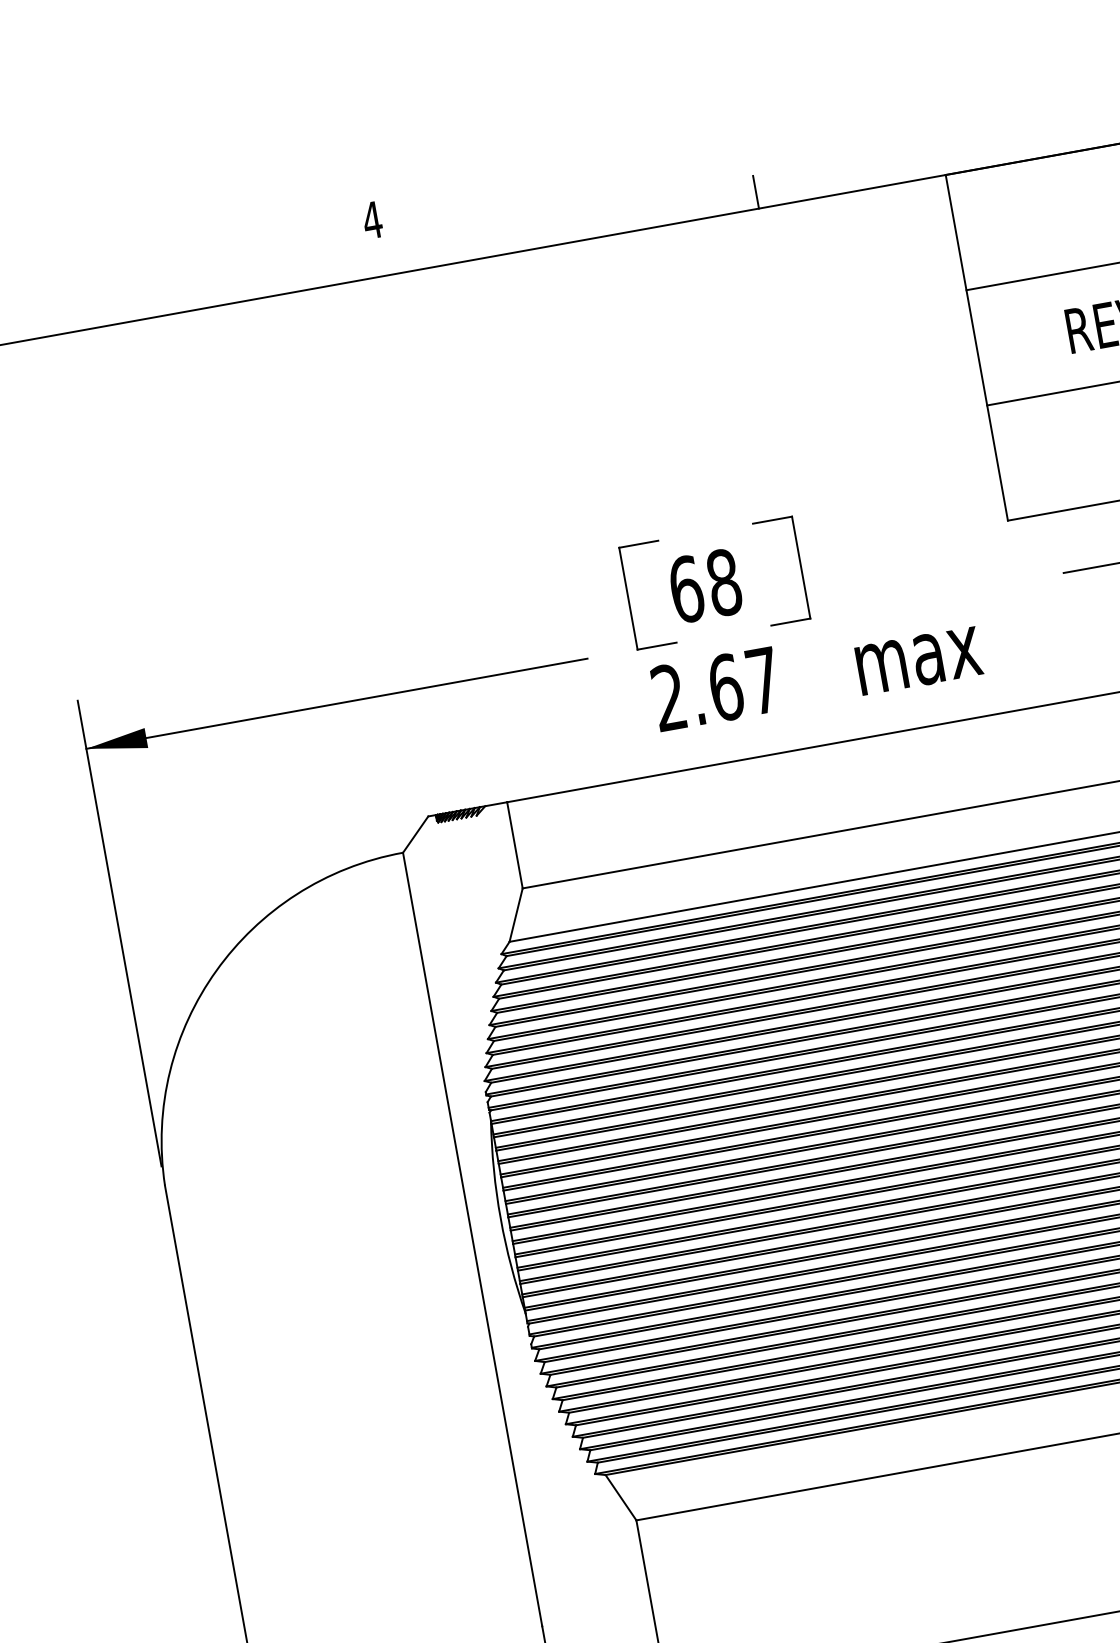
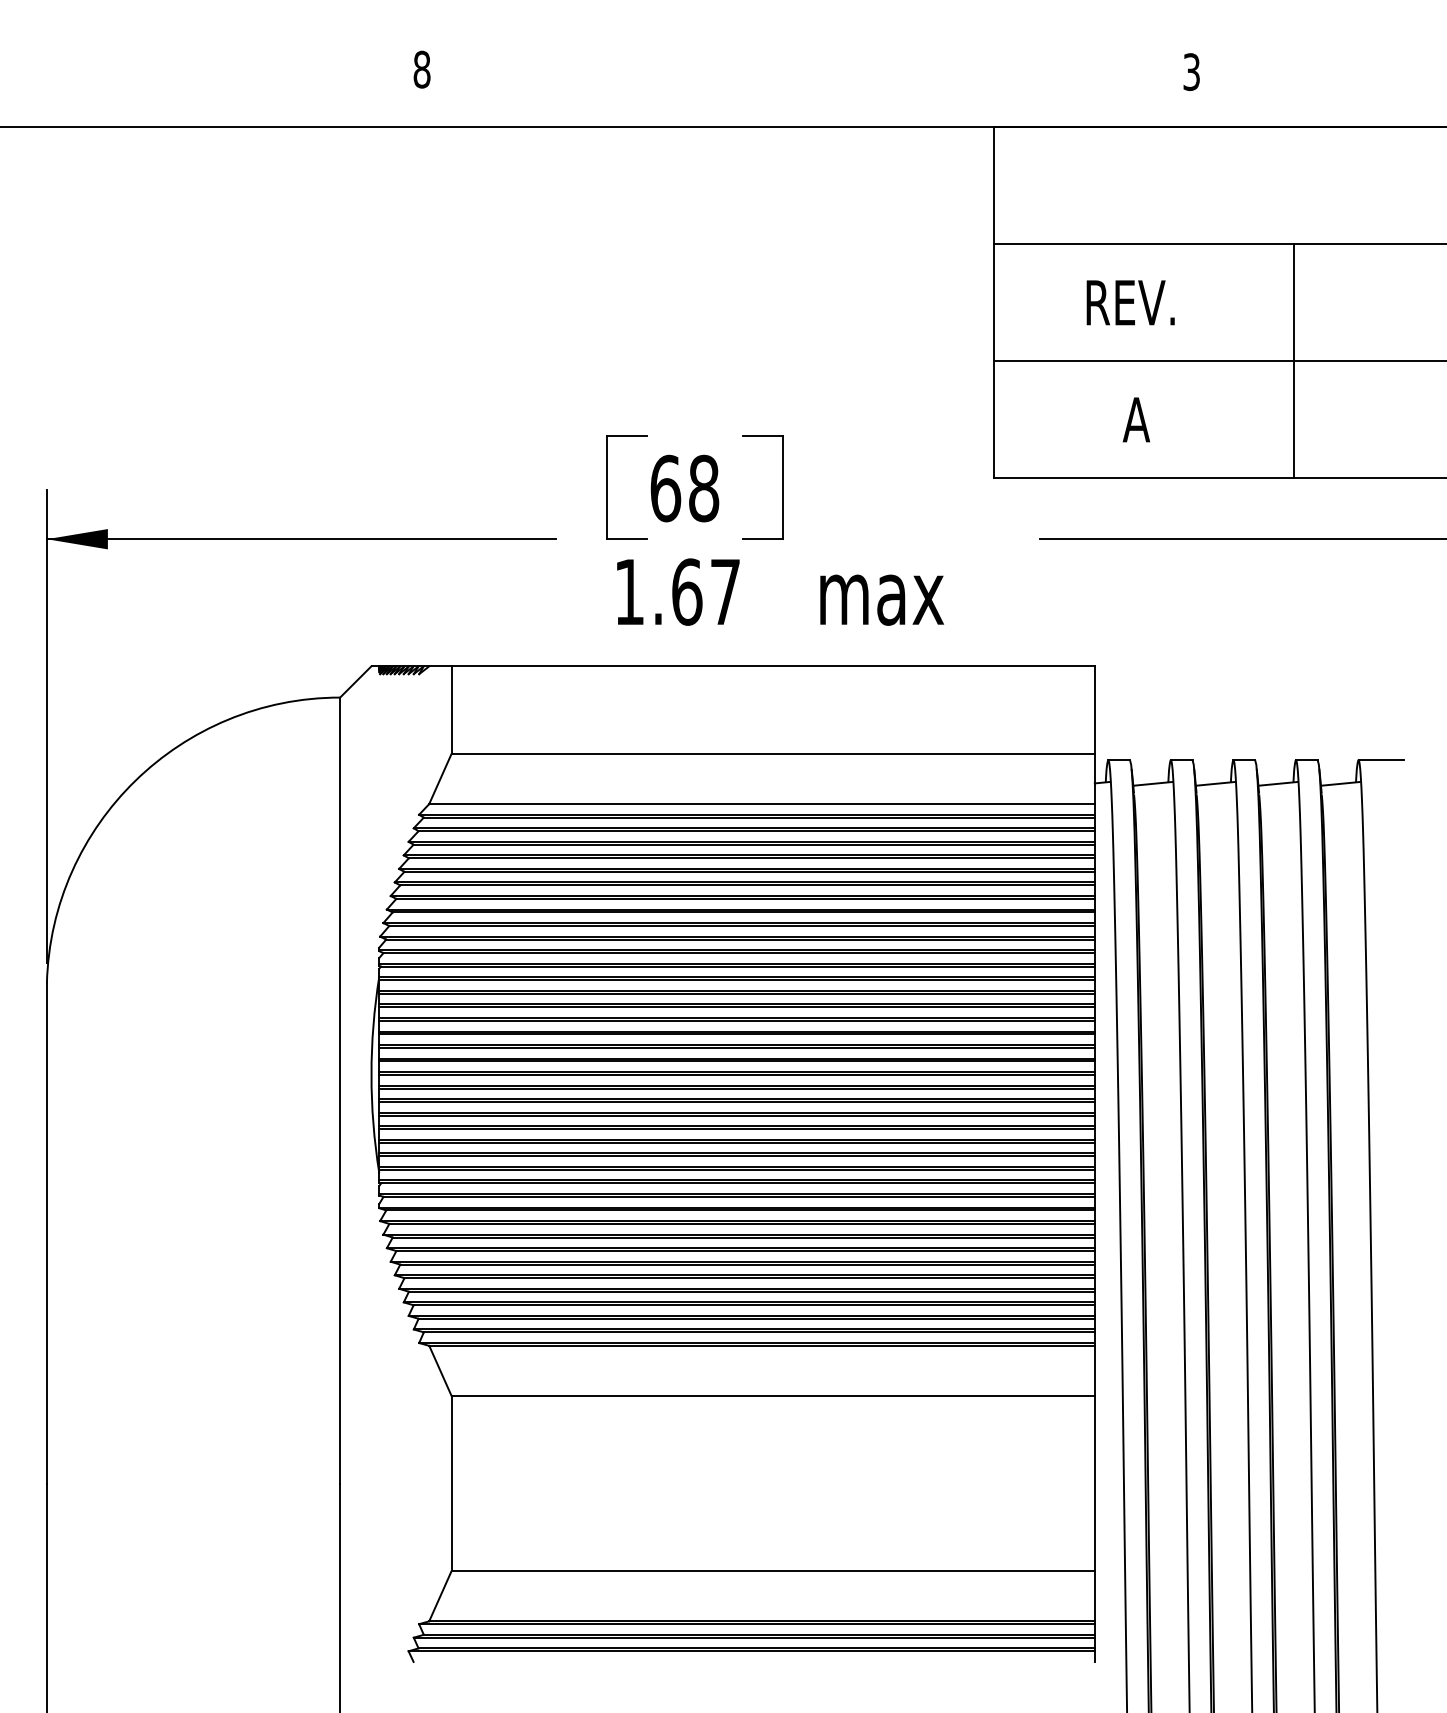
line: (755, 191) -> (804, 109), removed
text: (371, 220) -> (421, 69), 4 -> 8
text: (669, 697) -> (629, 591), 2.67 -> 1.67

